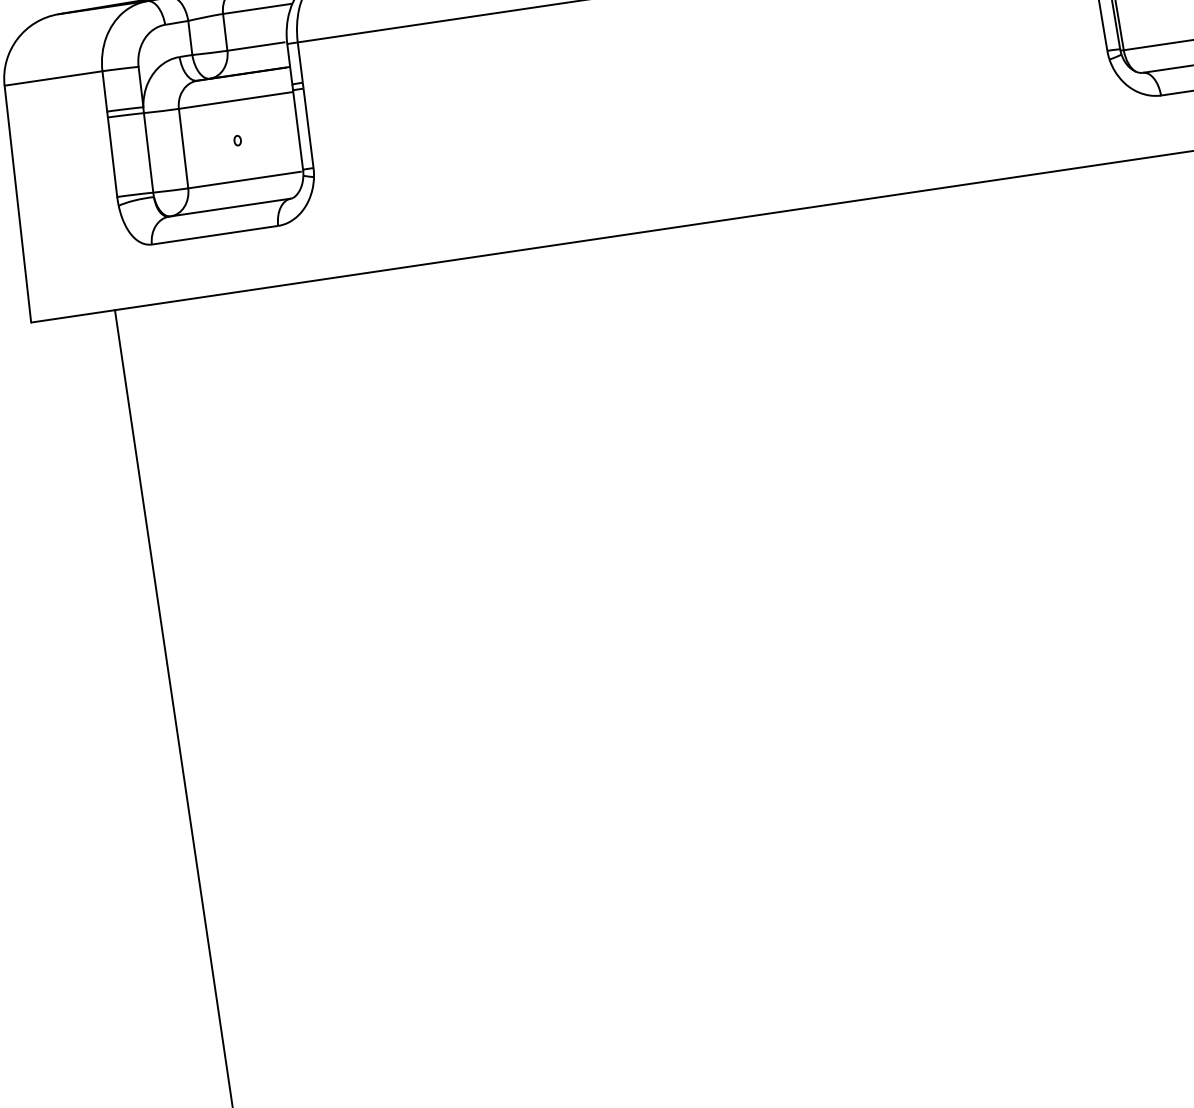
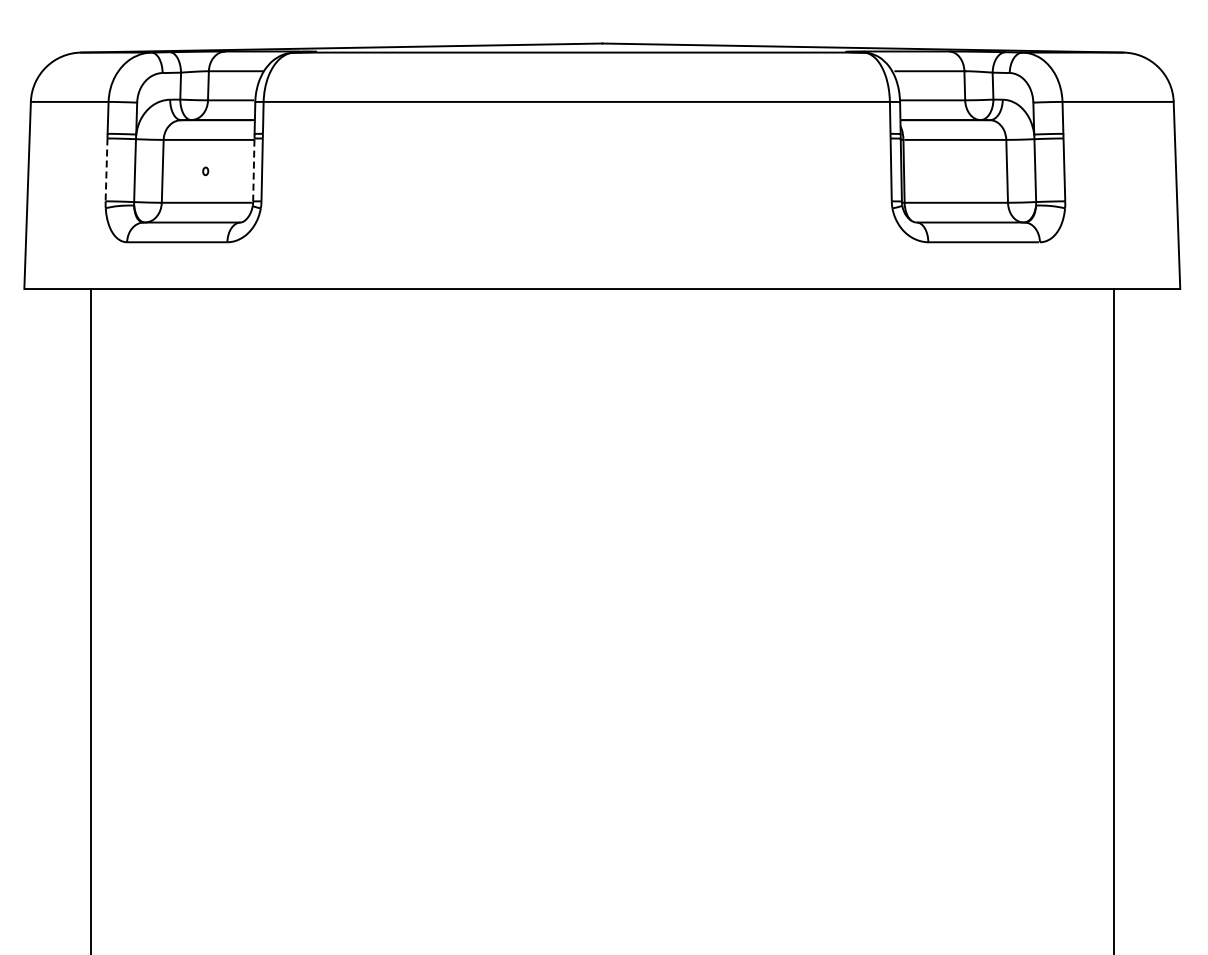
line: (297, 129) -> (253, 169), solid -> dashed
line: (112, 158) -> (106, 170), solid -> dashed

